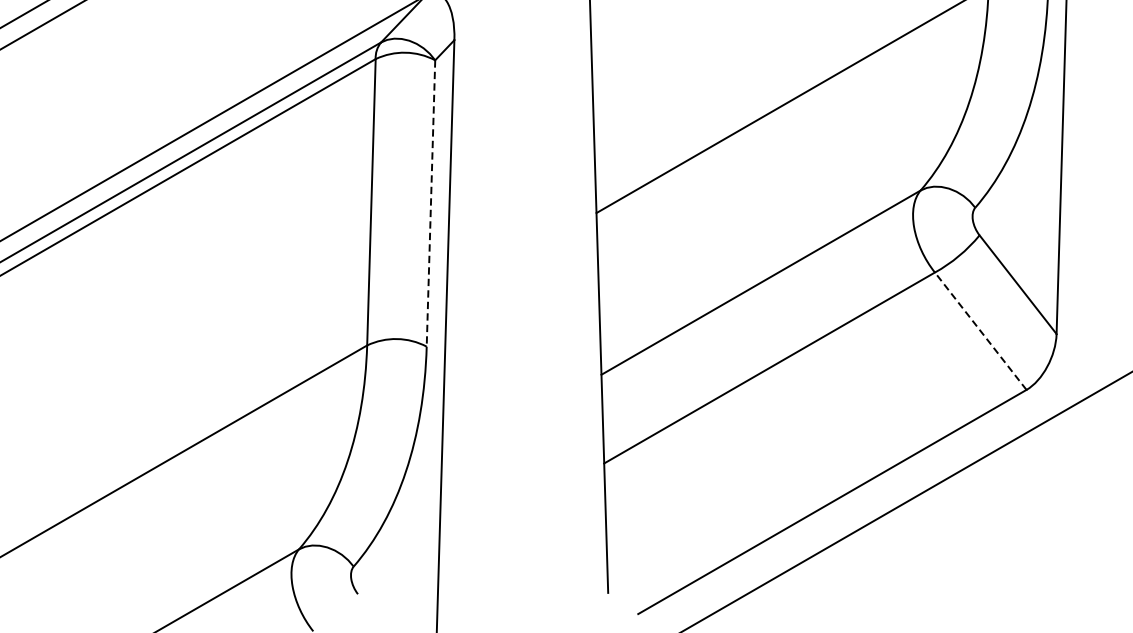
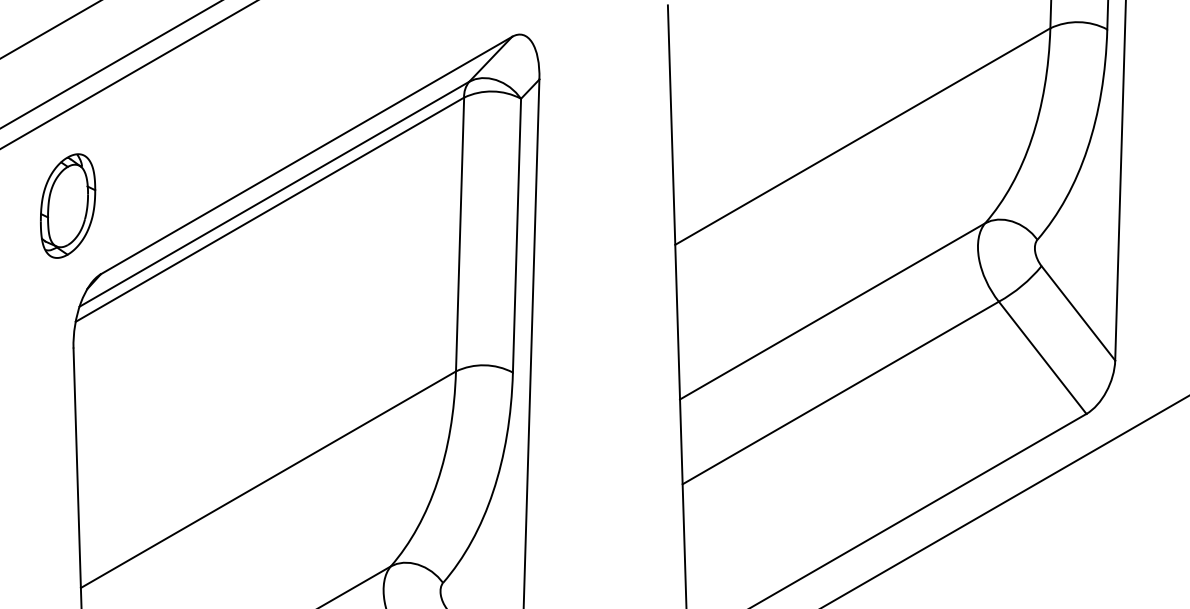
line: (431, 203) -> (517, 235), dashed -> solid
line: (980, 330) -> (1042, 357), dashed -> solid

